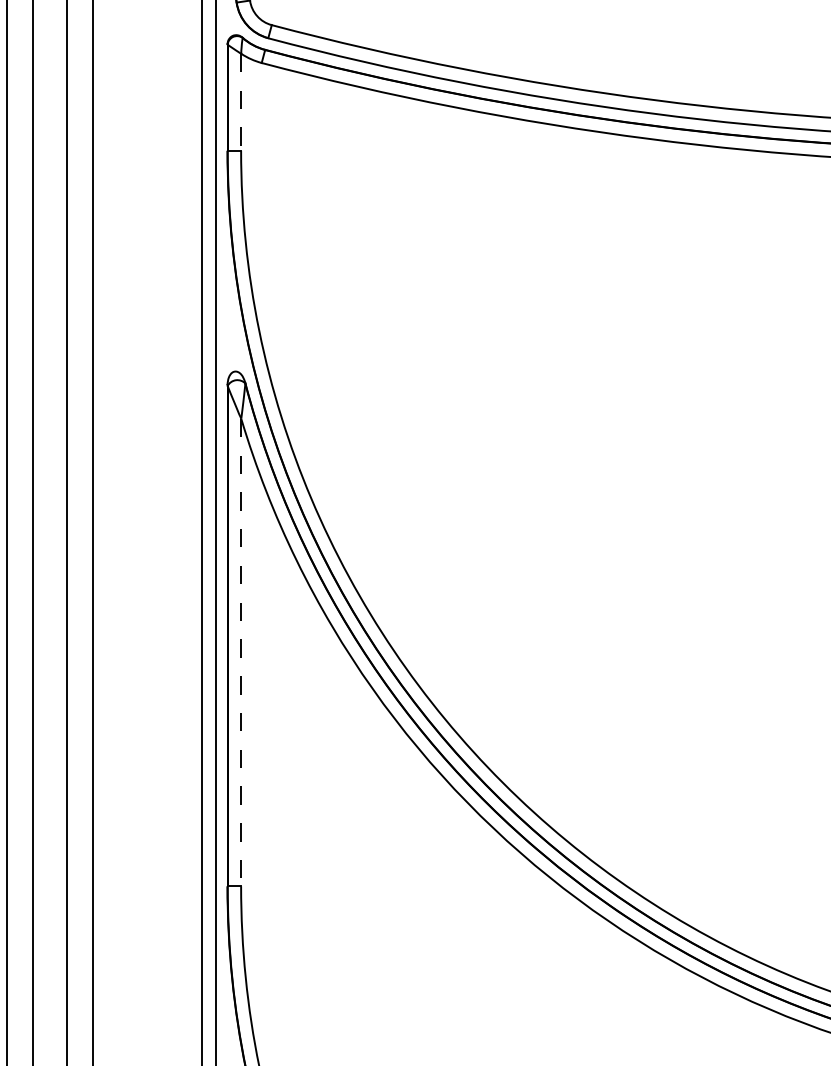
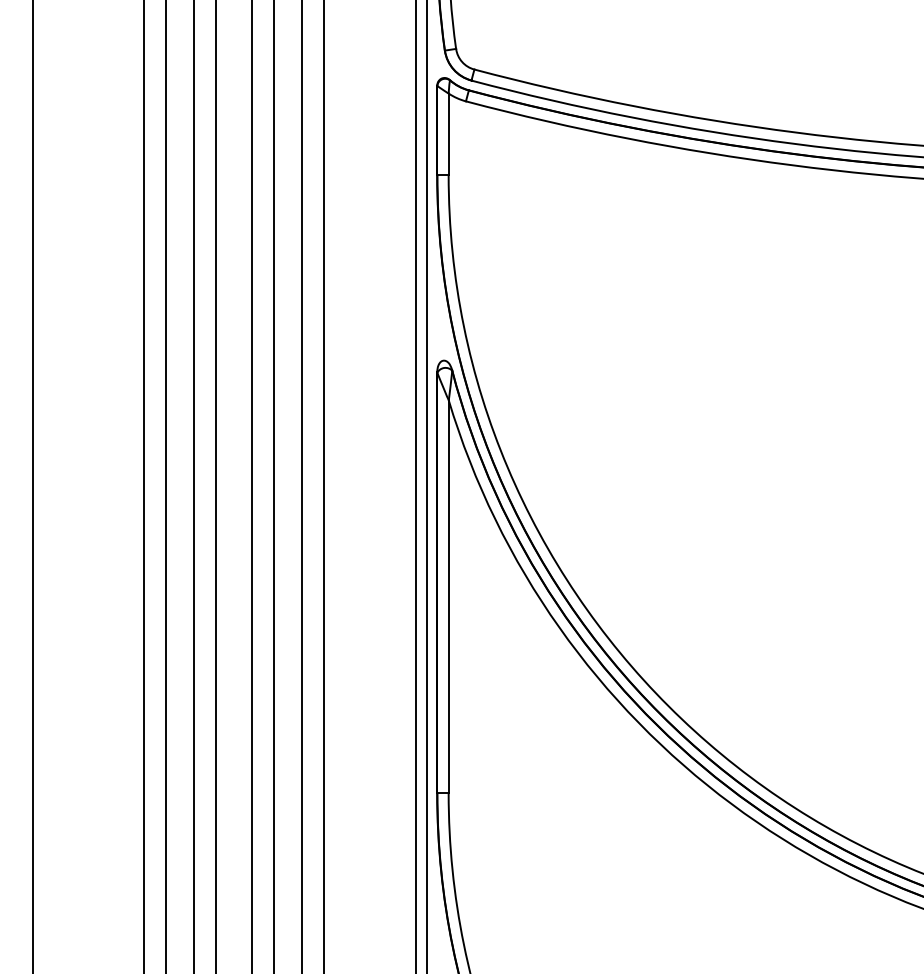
line: (240, 102) -> (448, 134), dashed -> solid
line: (240, 653) -> (448, 597), dashed -> solid

